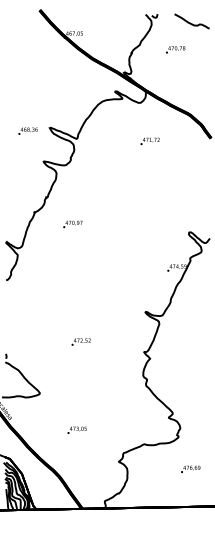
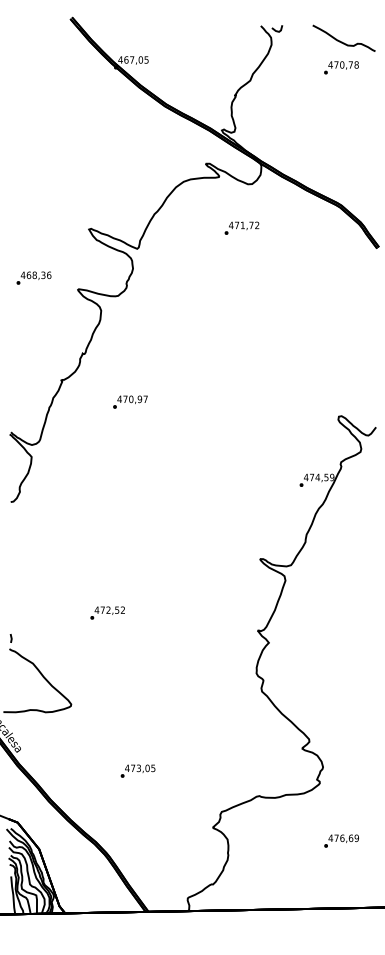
text: (175, 49) -> (341, 67), moved
text: (27, 130) -> (32, 276), moved
text: (149, 141) -> (240, 228), moved
text: (80, 341) -> (106, 611), moved

